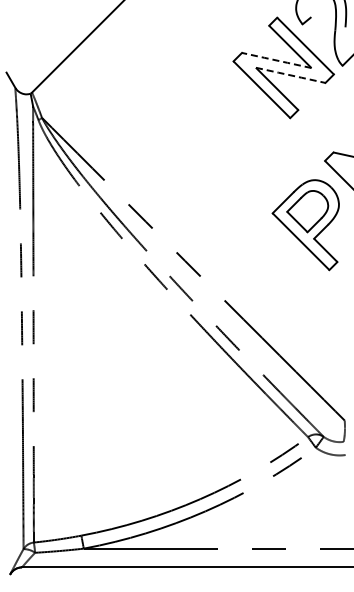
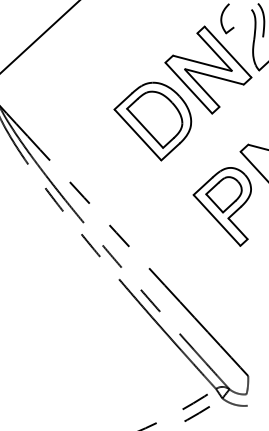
line: (276, 60) -> (202, 63), dashed -> solid
line: (291, 75) -> (214, 76), dashed -> solid
part: (221, 129) -> (152, 120), added

